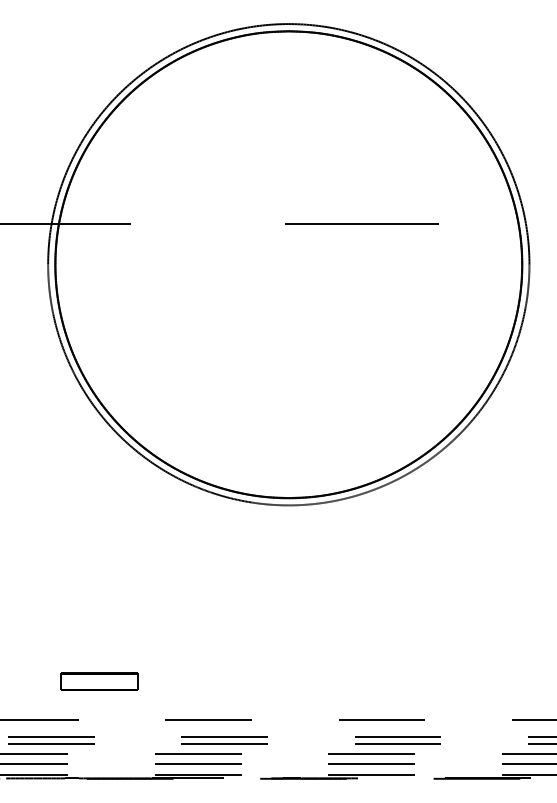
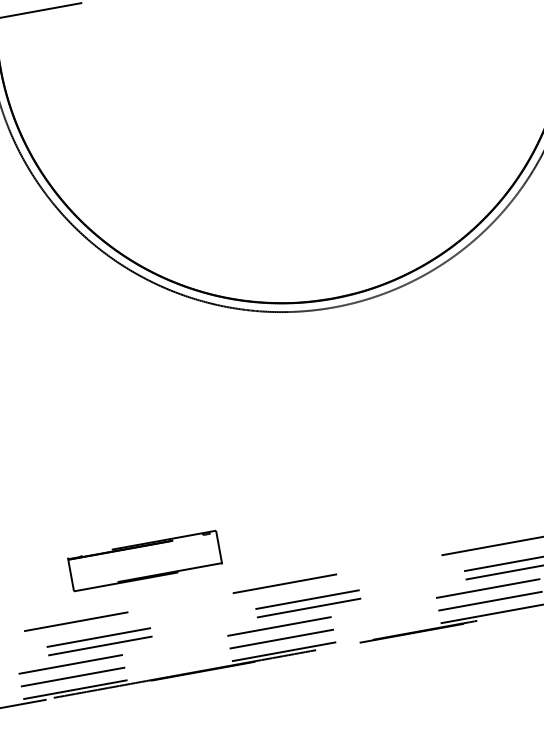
part: (99, 681) -> (144, 560), size x1.6

